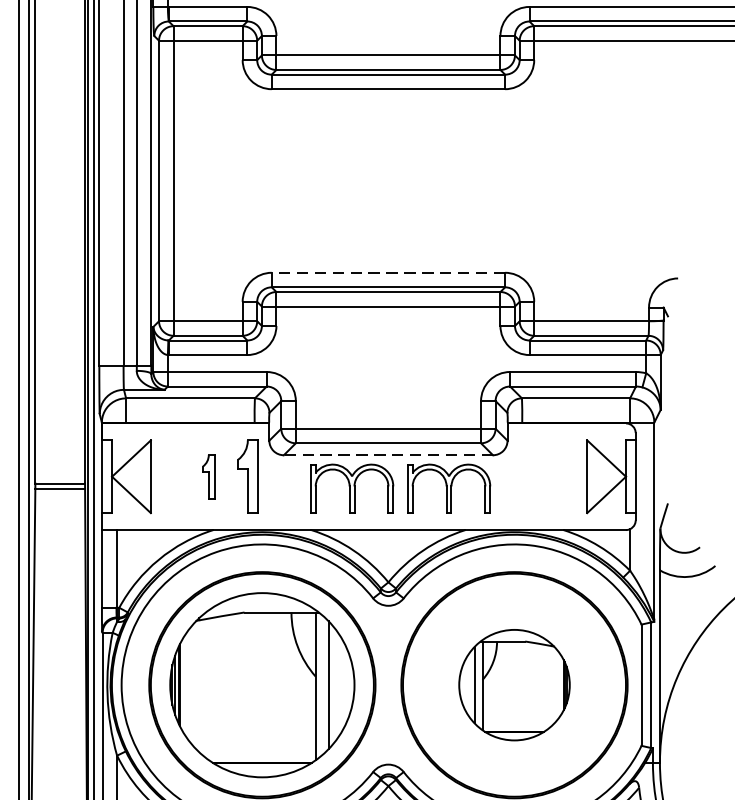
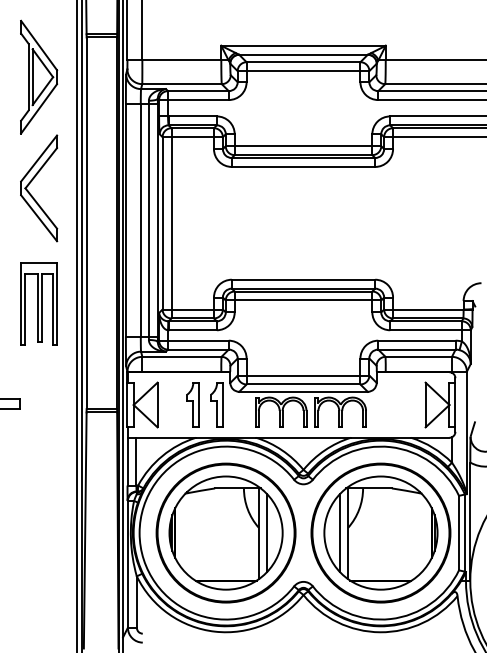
line: (388, 272) -> (303, 279), dashed -> solid
line: (388, 454) -> (303, 391), dashed -> solid
part: (207, 475) -> (192, 404), size x1.67
part: (513, 684) -> (380, 532), size x1.67

